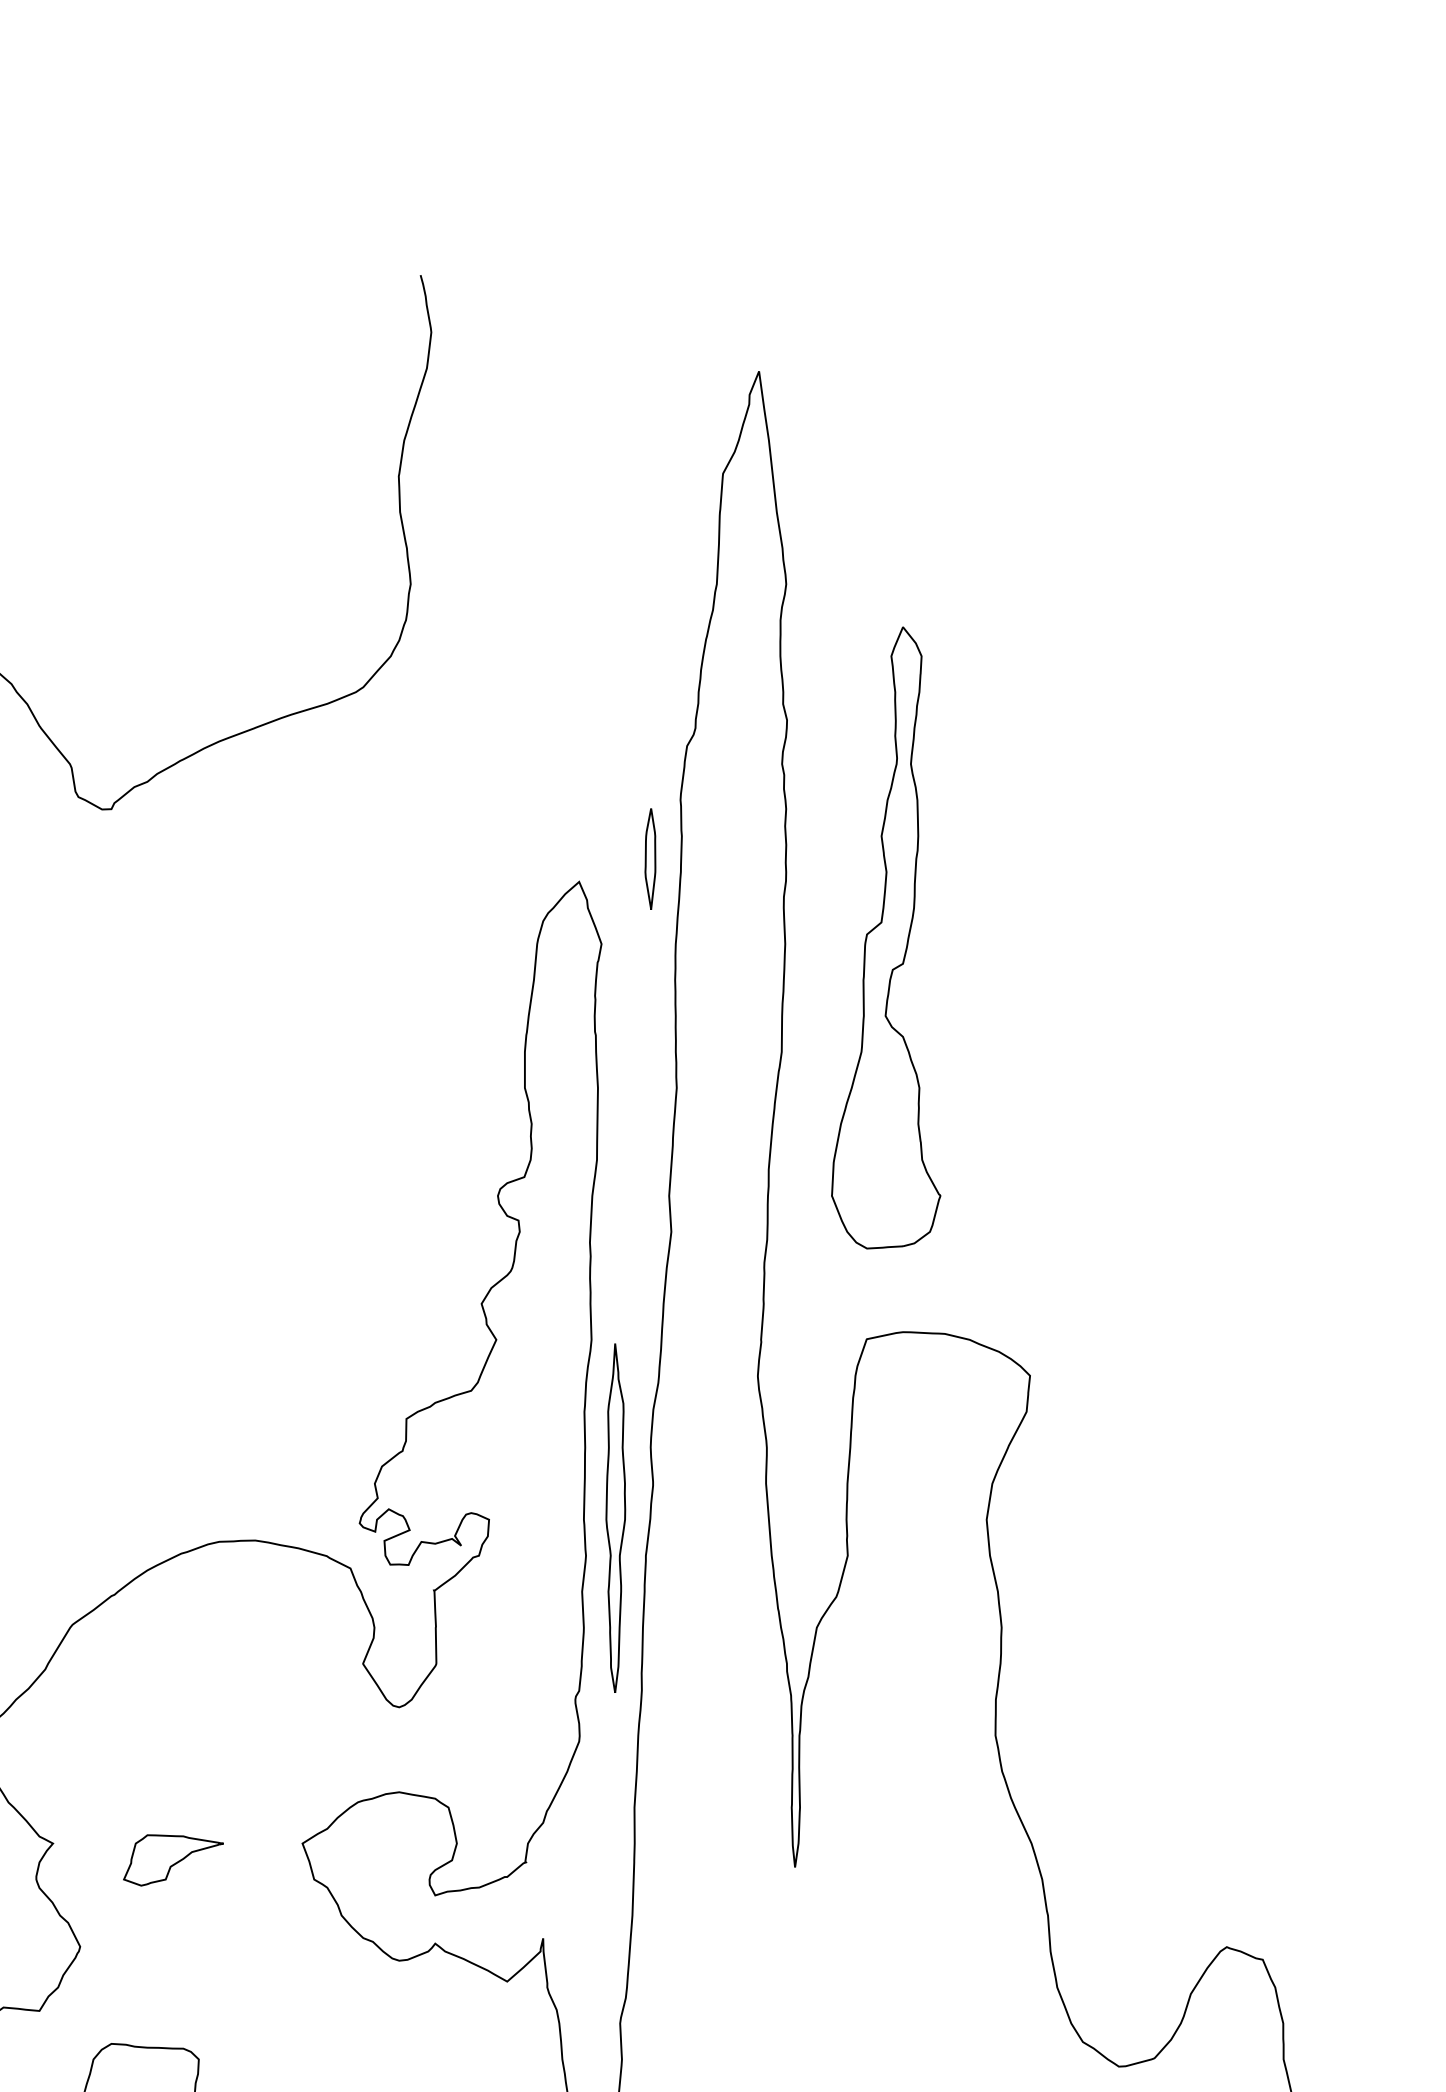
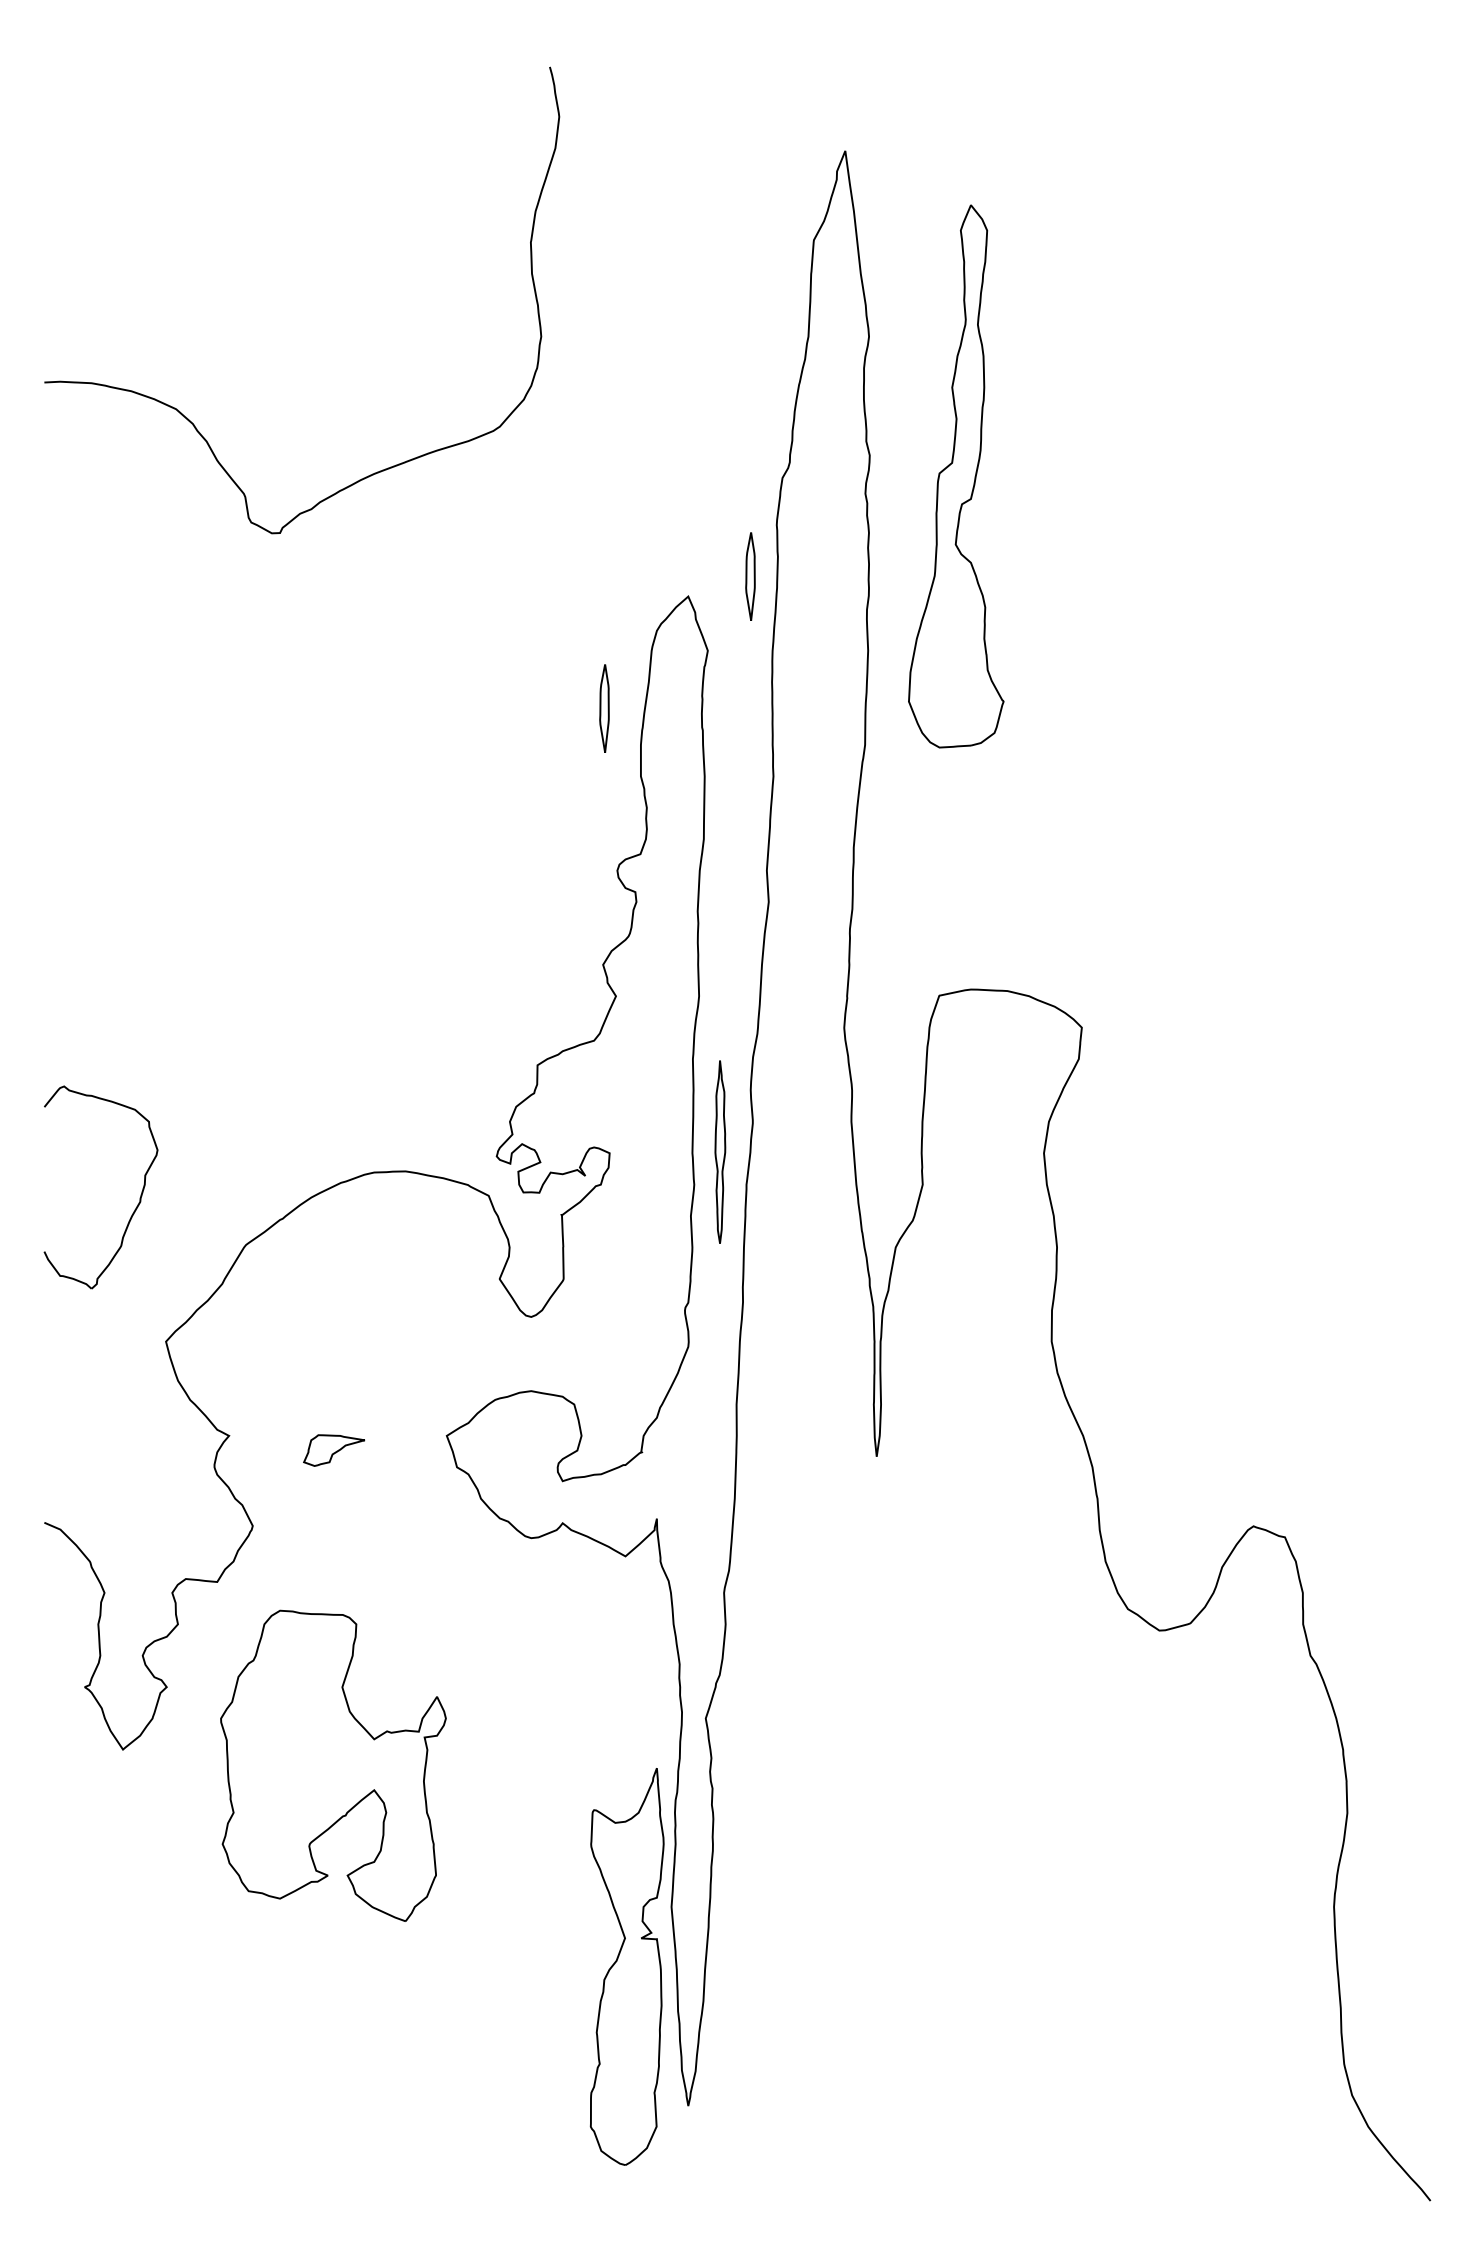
part: (886, 937) -> (956, 476), moved
part: (483, 1010) -> (604, 708), added
part: (616, 1517) -> (720, 1151), size x0.6
part: (173, 1860) -> (334, 1450), size x0.7

